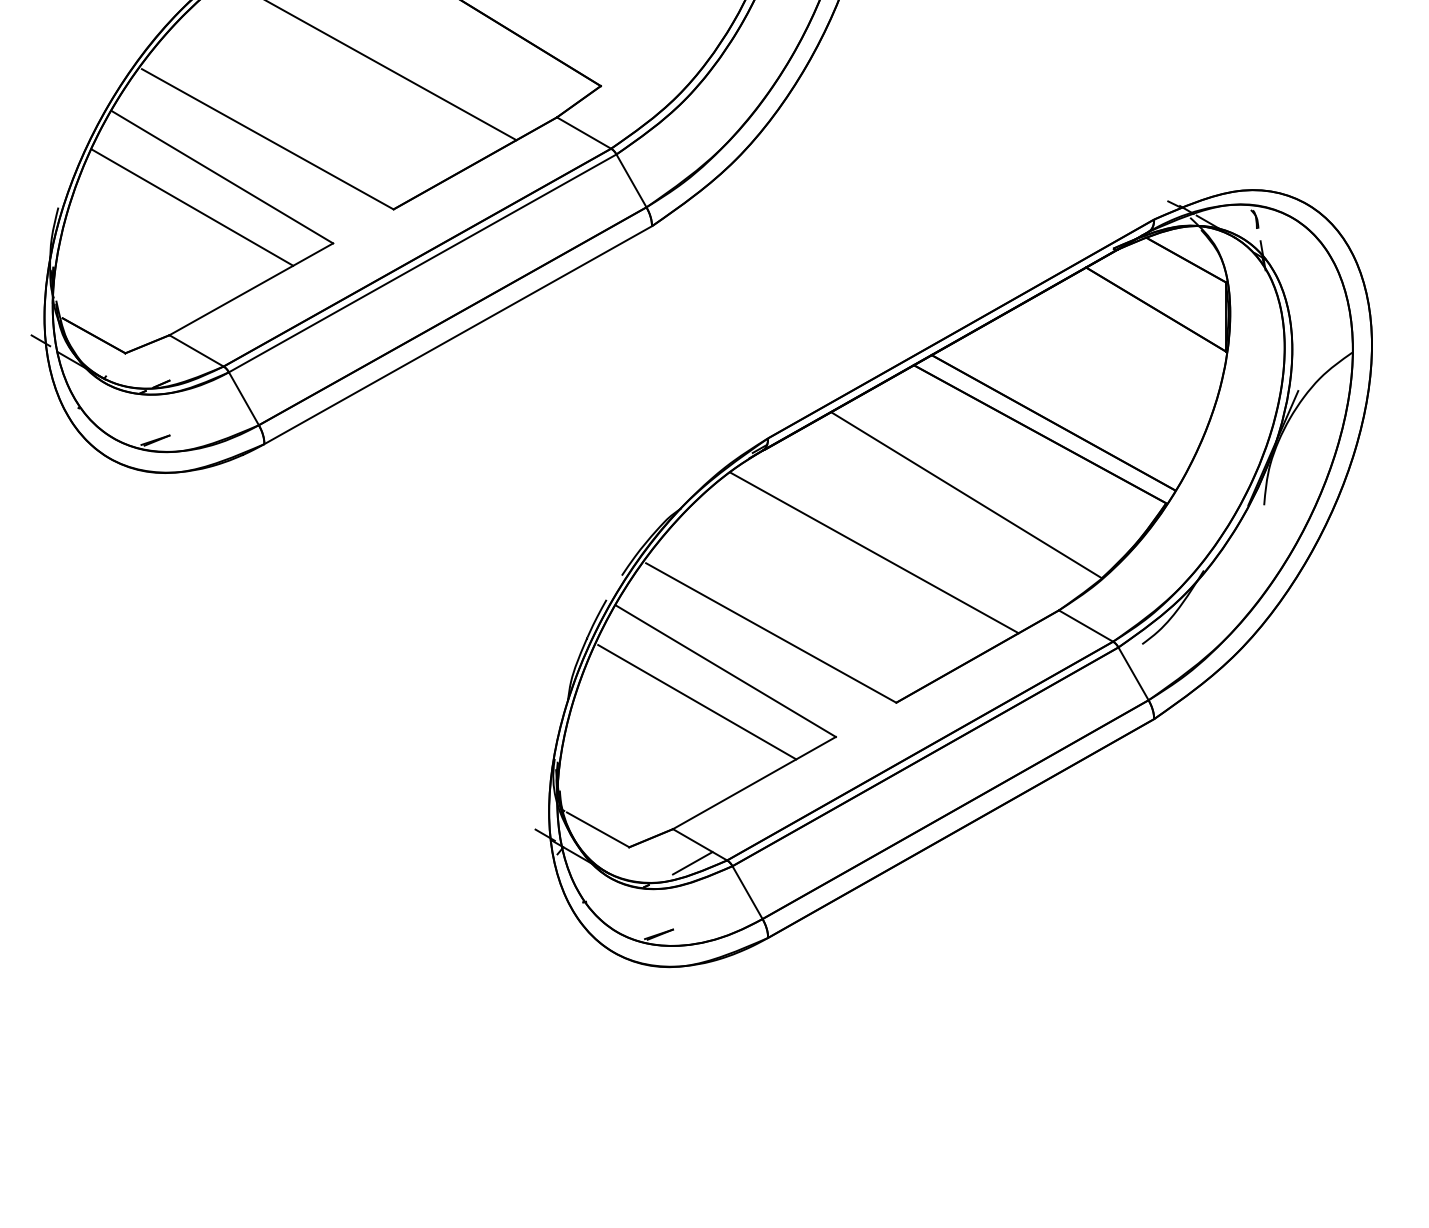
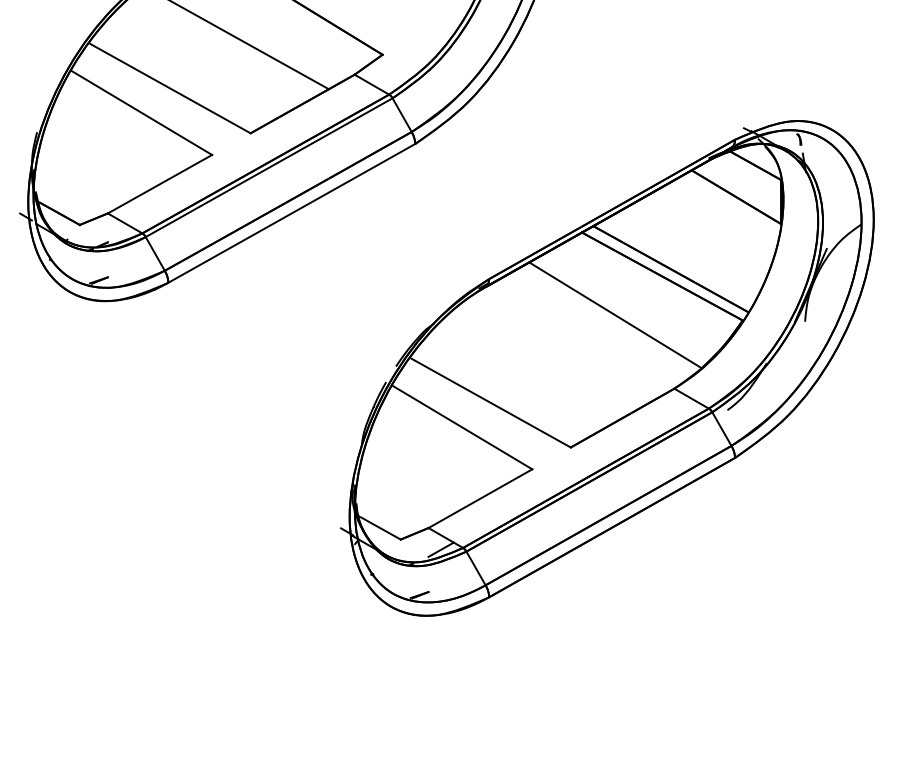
line: (192, 208) -> (122, 132), removed
line: (873, 551) -> (556, 351), removed
line: (696, 701) -> (443, 446), removed

